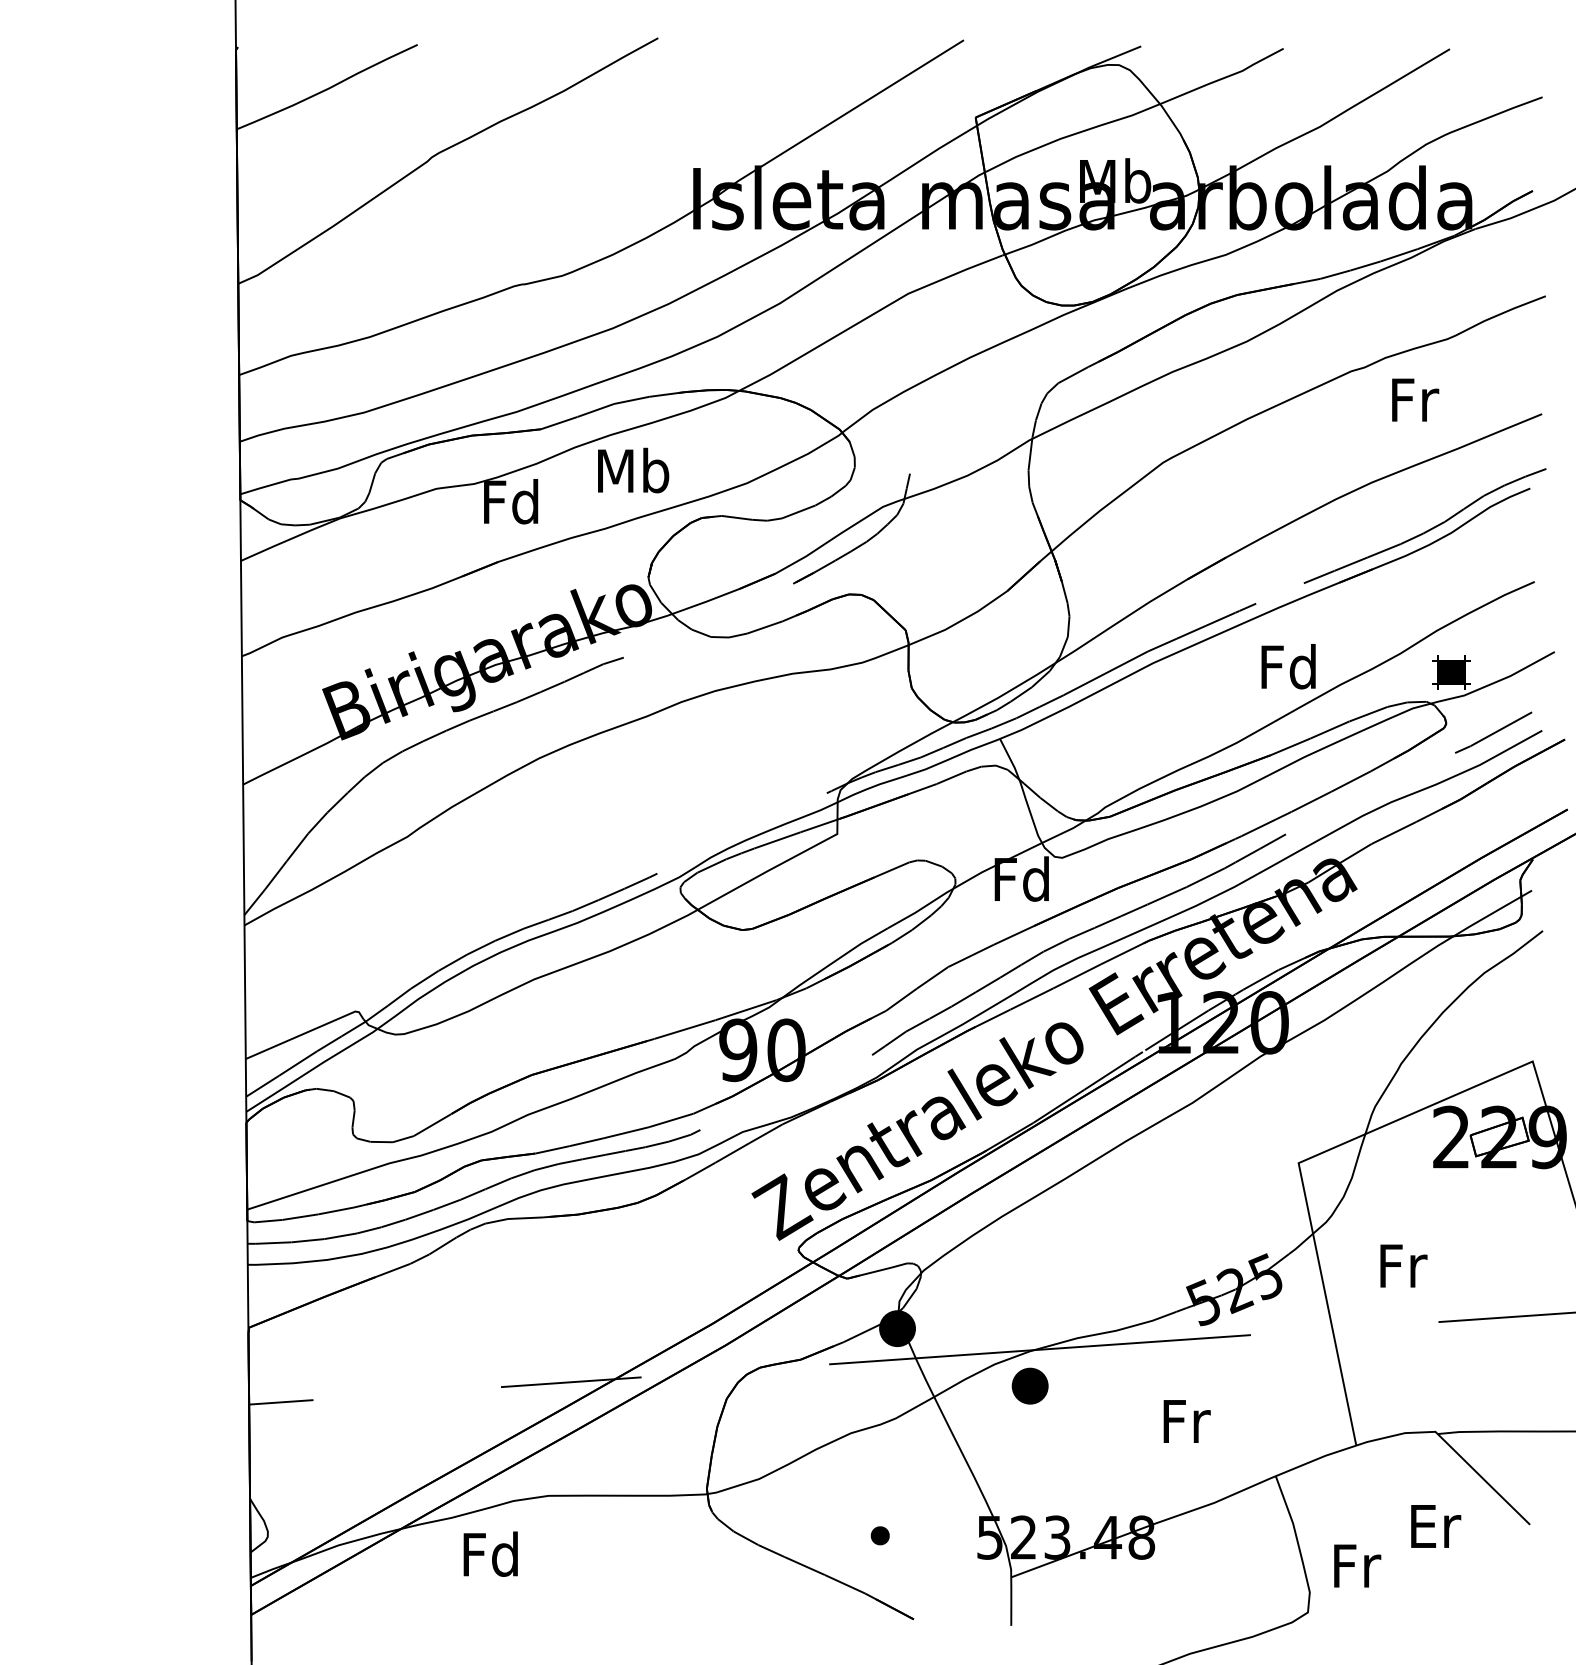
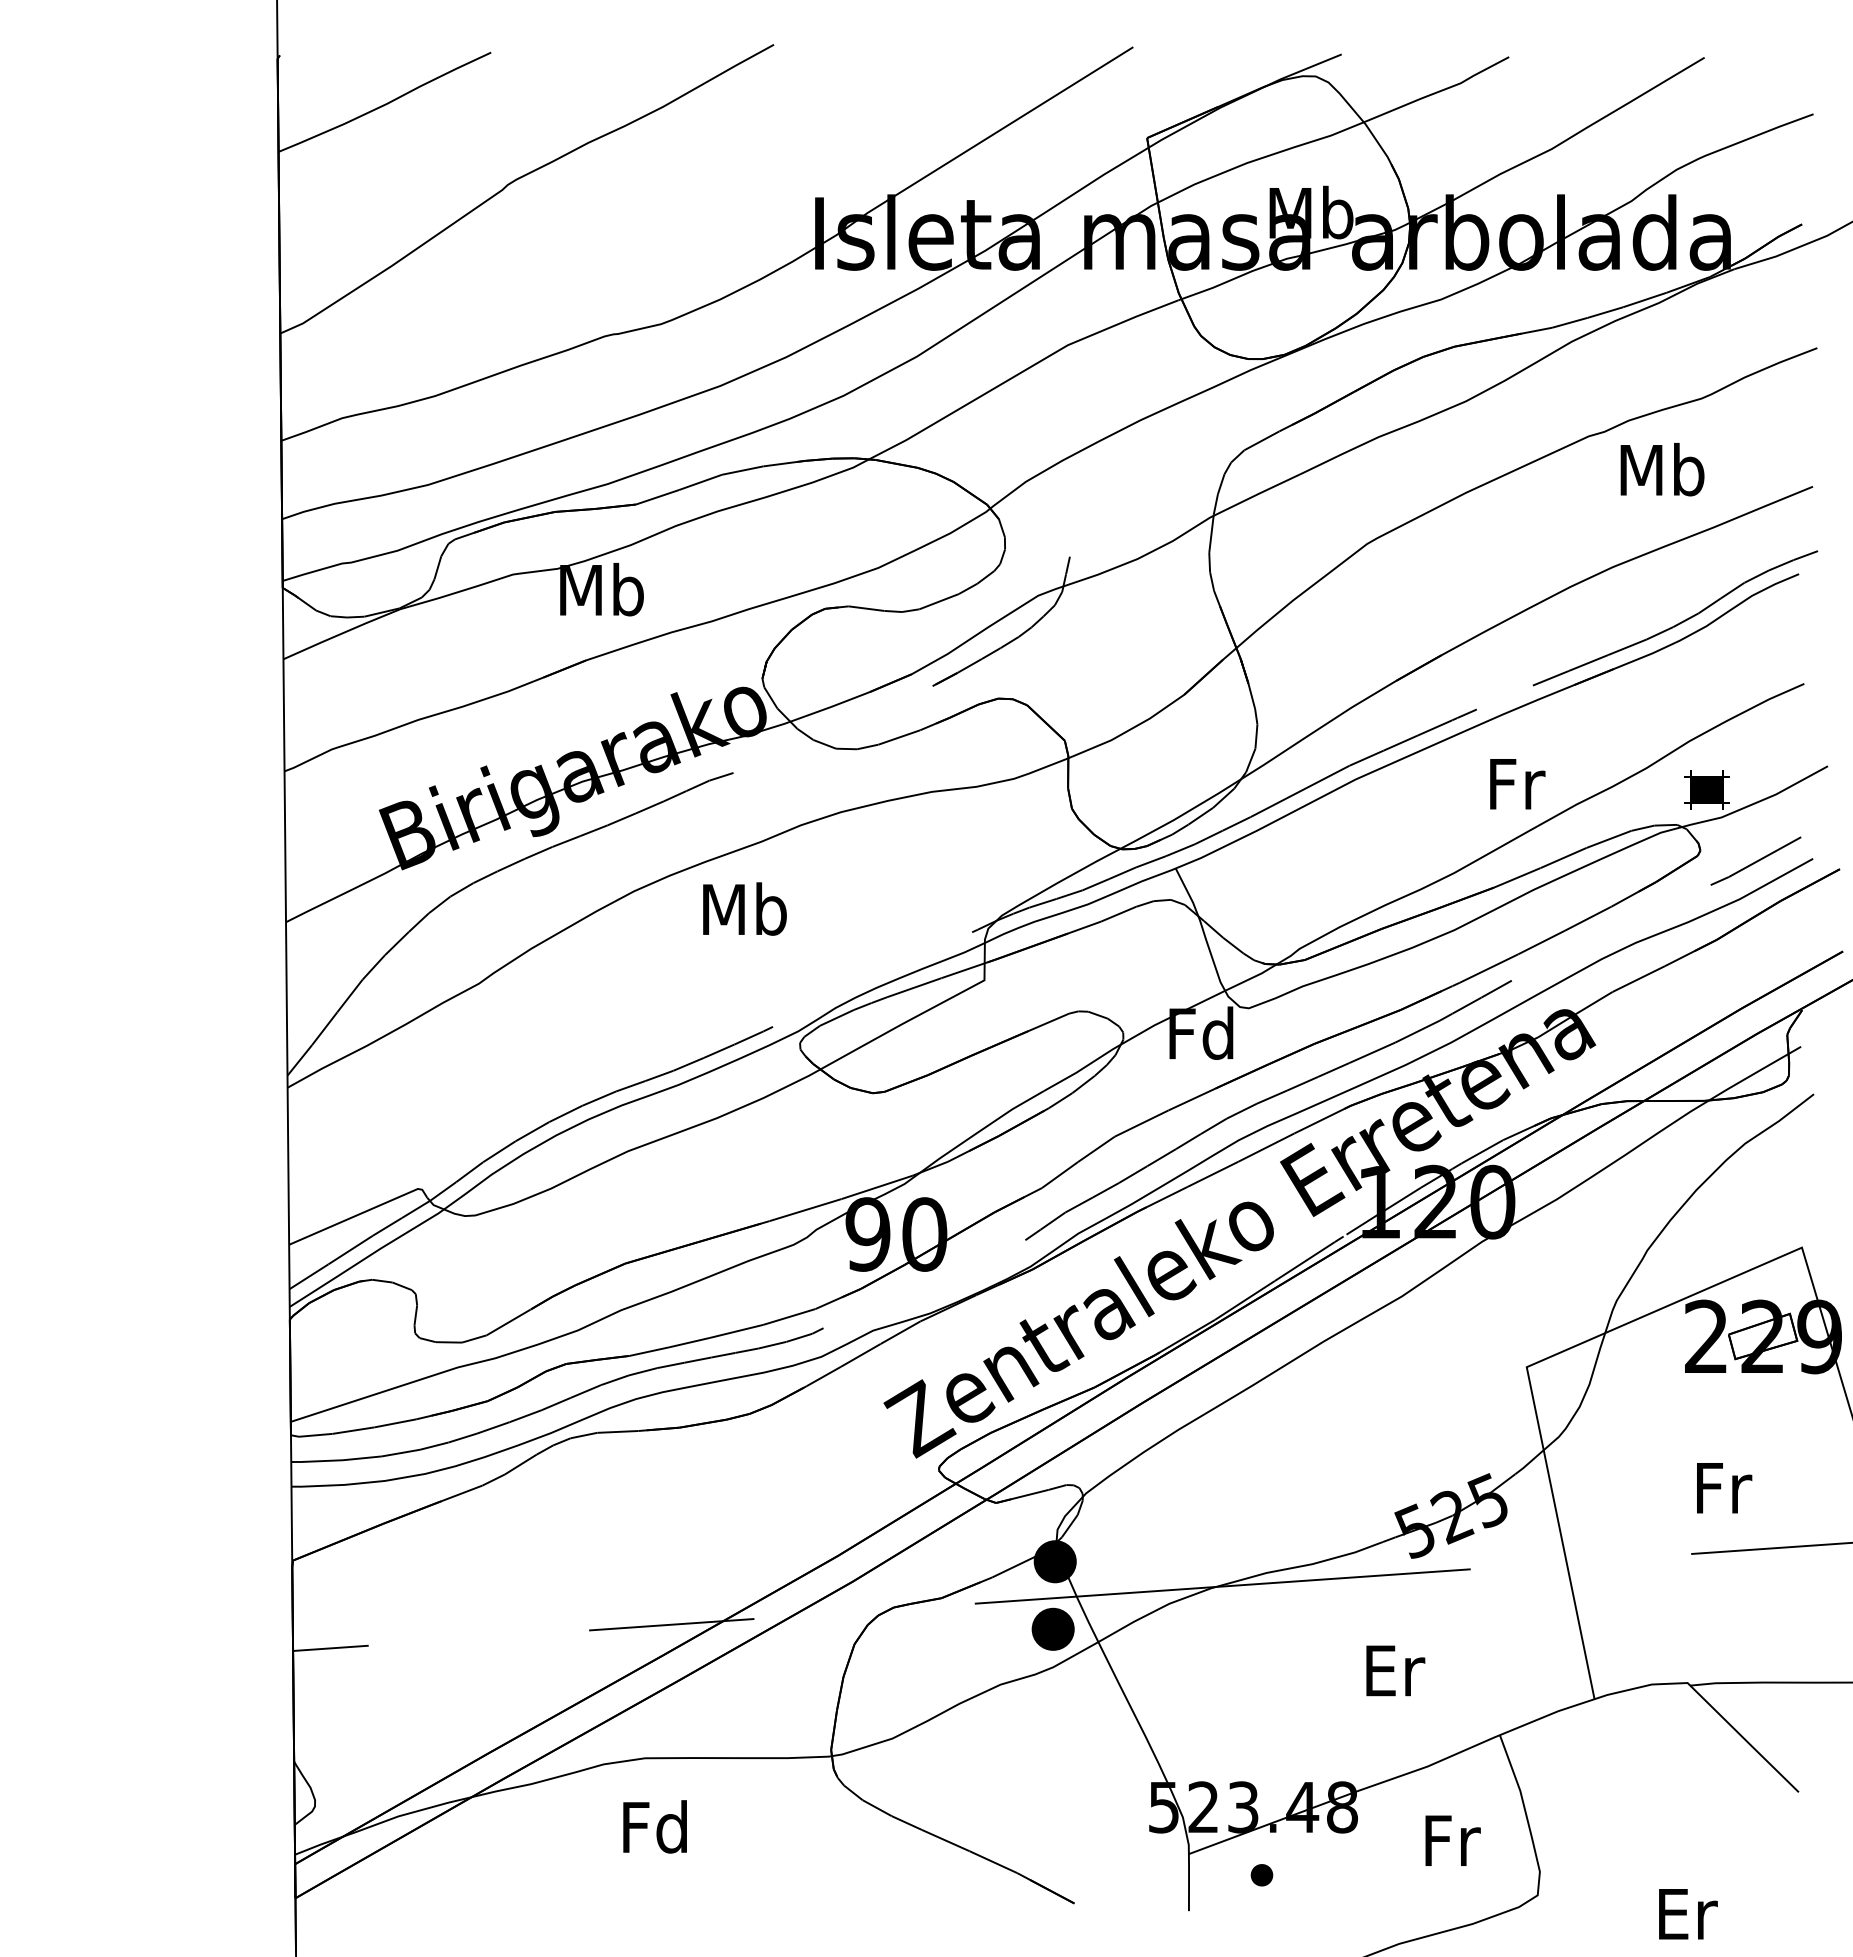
text: (1414, 399) -> (1662, 469), Fr -> Mb
text: (633, 470) -> (744, 908), moved
text: (511, 501) -> (601, 589), Fd -> Mb
text: (1288, 666) -> (1514, 783), Fd -> Fr
text: (1403, 1266) -> (1724, 1488), moved
part: (1029, 1385) -> (1052, 1628), moved
text: (1186, 1421) -> (1395, 1670), Fr -> Er
text: (1436, 1526) -> (1688, 1914), moved
part: (879, 1536) -> (1261, 1875), moved
text: (490, 1553) -> (654, 1826), moved
text: (1357, 1565) -> (1452, 1840), moved

